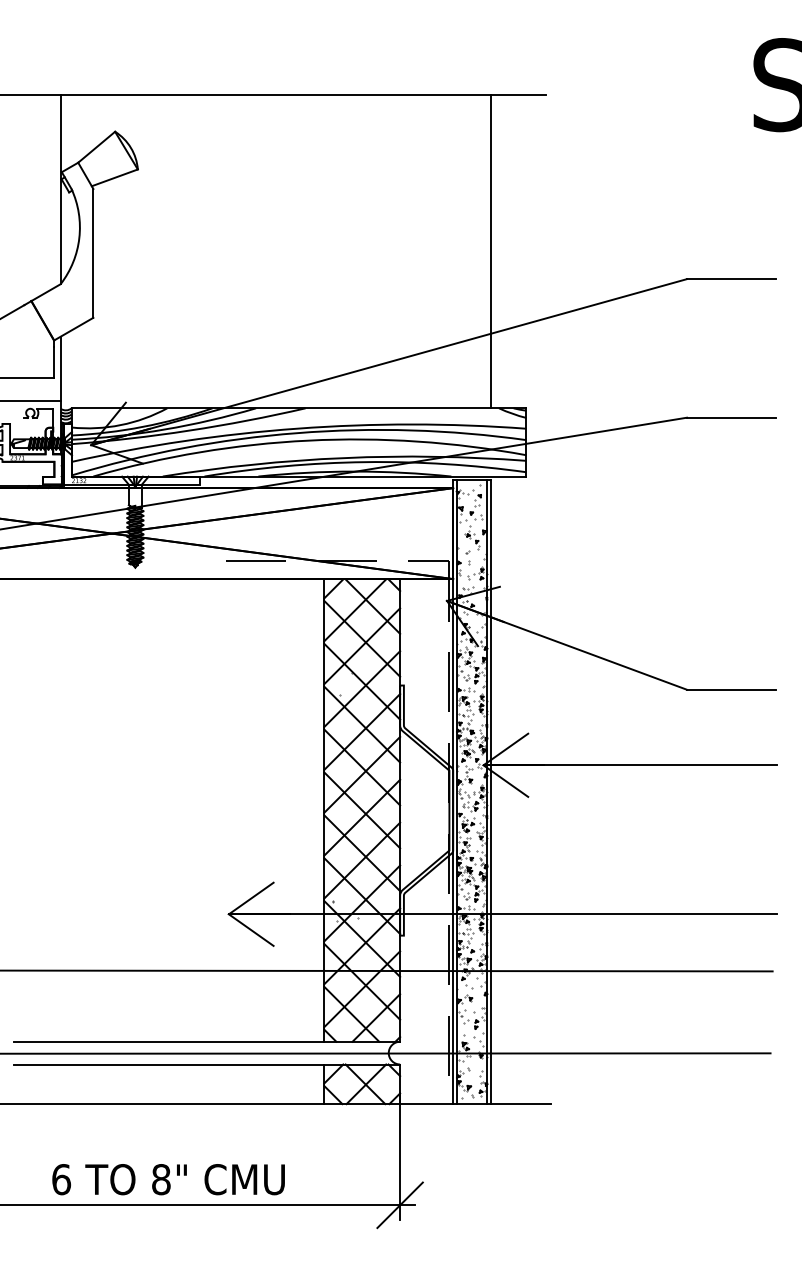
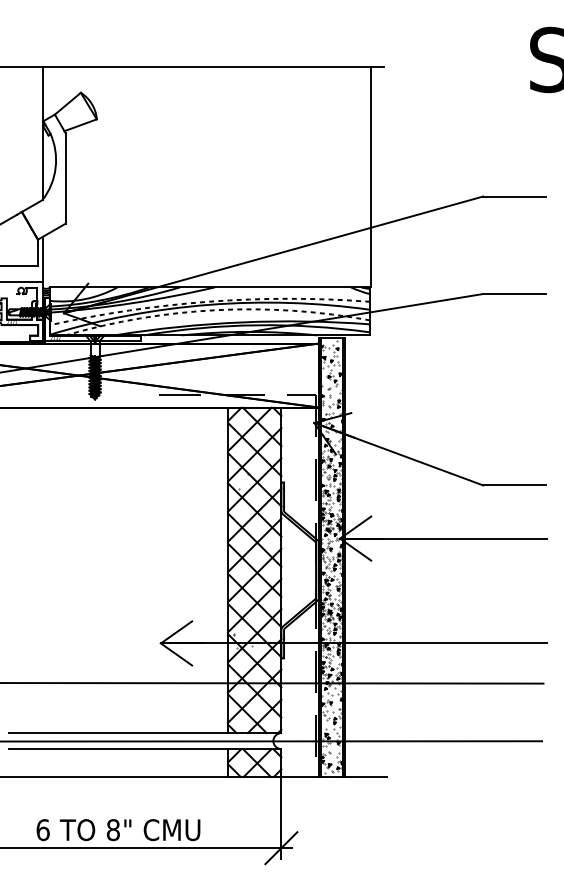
line: (491, 251) -> (371, 177), moved
arc: (297, 428) -> (209, 301), solid -> dashed
arc: (308, 440) -> (216, 310), solid -> dashed

